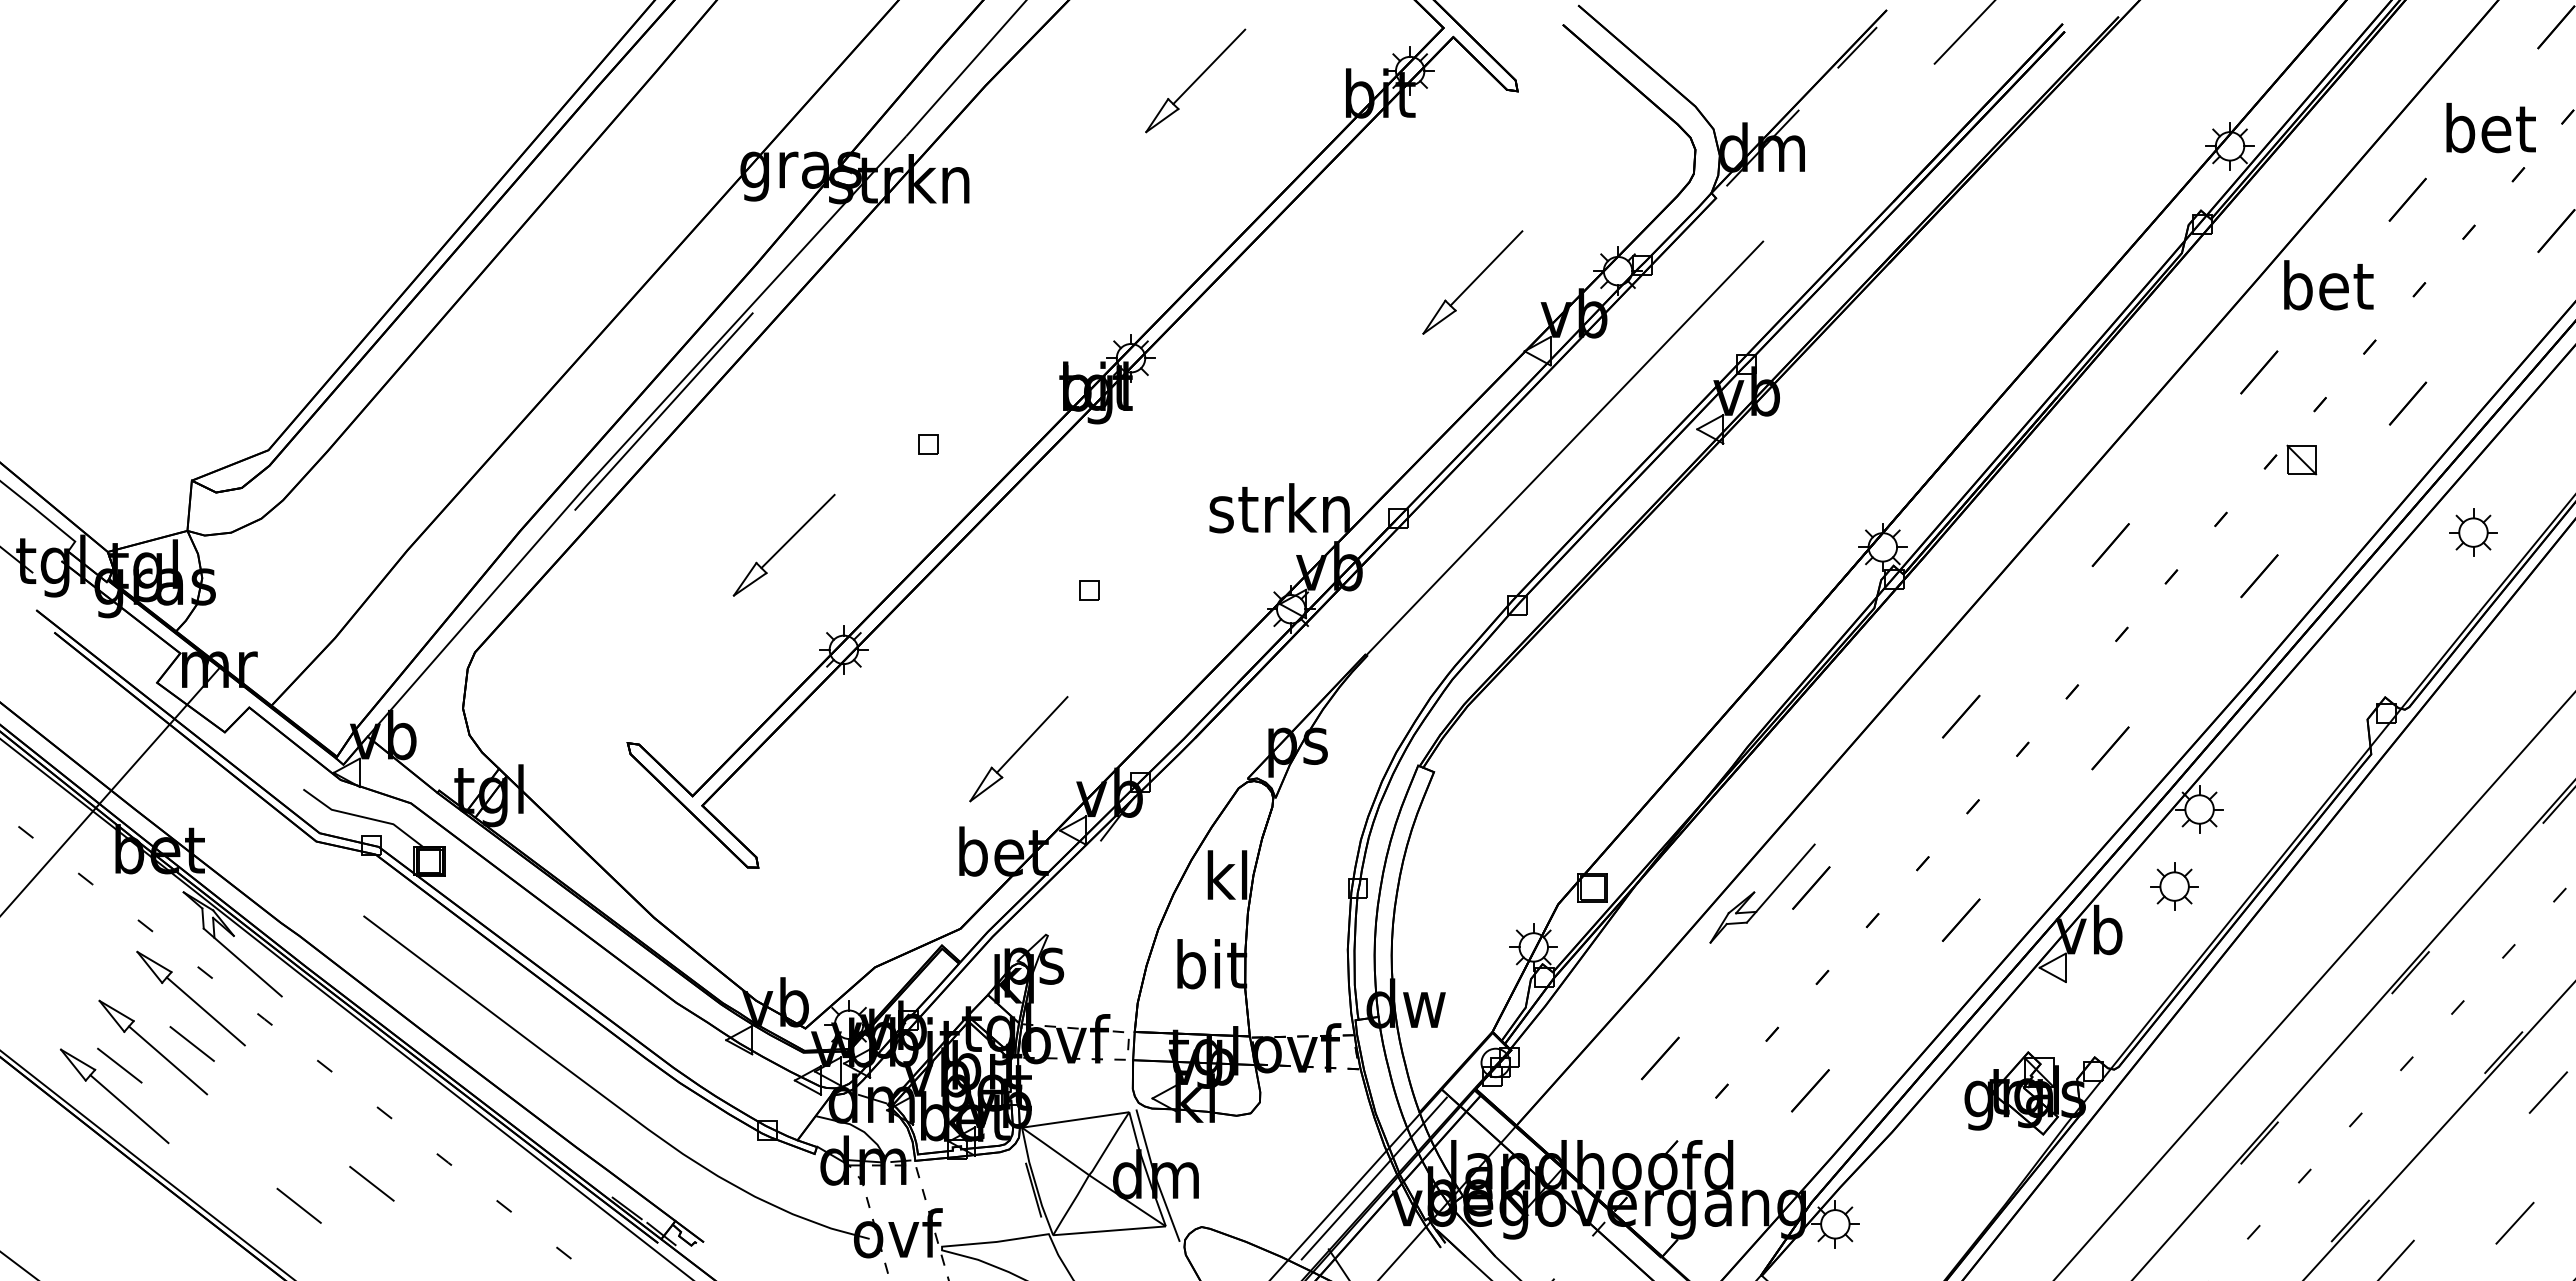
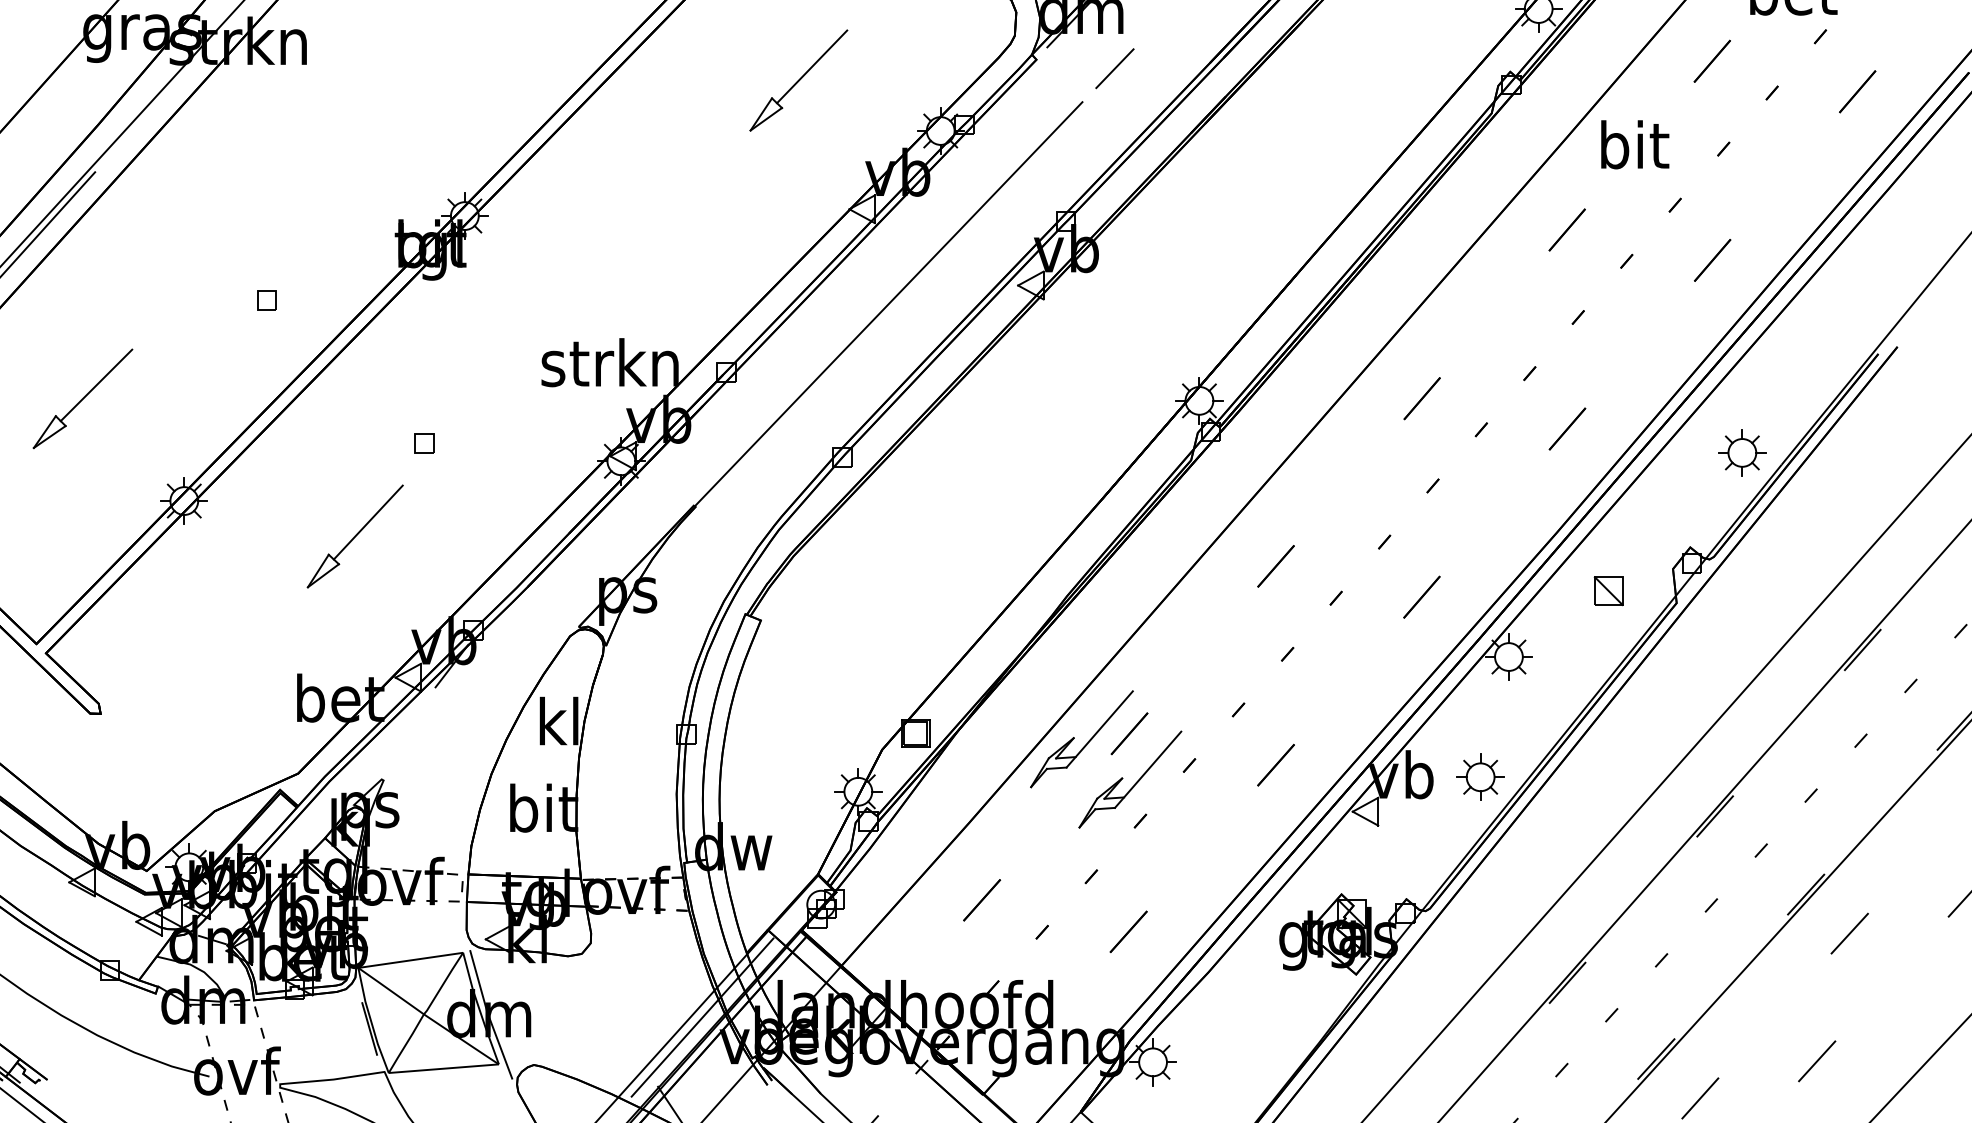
line: (1796, 207) -> (1115, 68), added
part: (1472, 282) -> (798, 80), moved
text: (2328, 285) -> (1634, 145), bet -> bit
part: (2301, 459) -> (1608, 590), moved
part: (2473, 532) -> (1742, 452), moved
part: (783, 544) -> (82, 398), moved
part: (1018, 749) -> (354, 536), moved
part: (2174, 886) -> (1480, 777), moved
part: (1817, 938) -> (1135, 783), added

